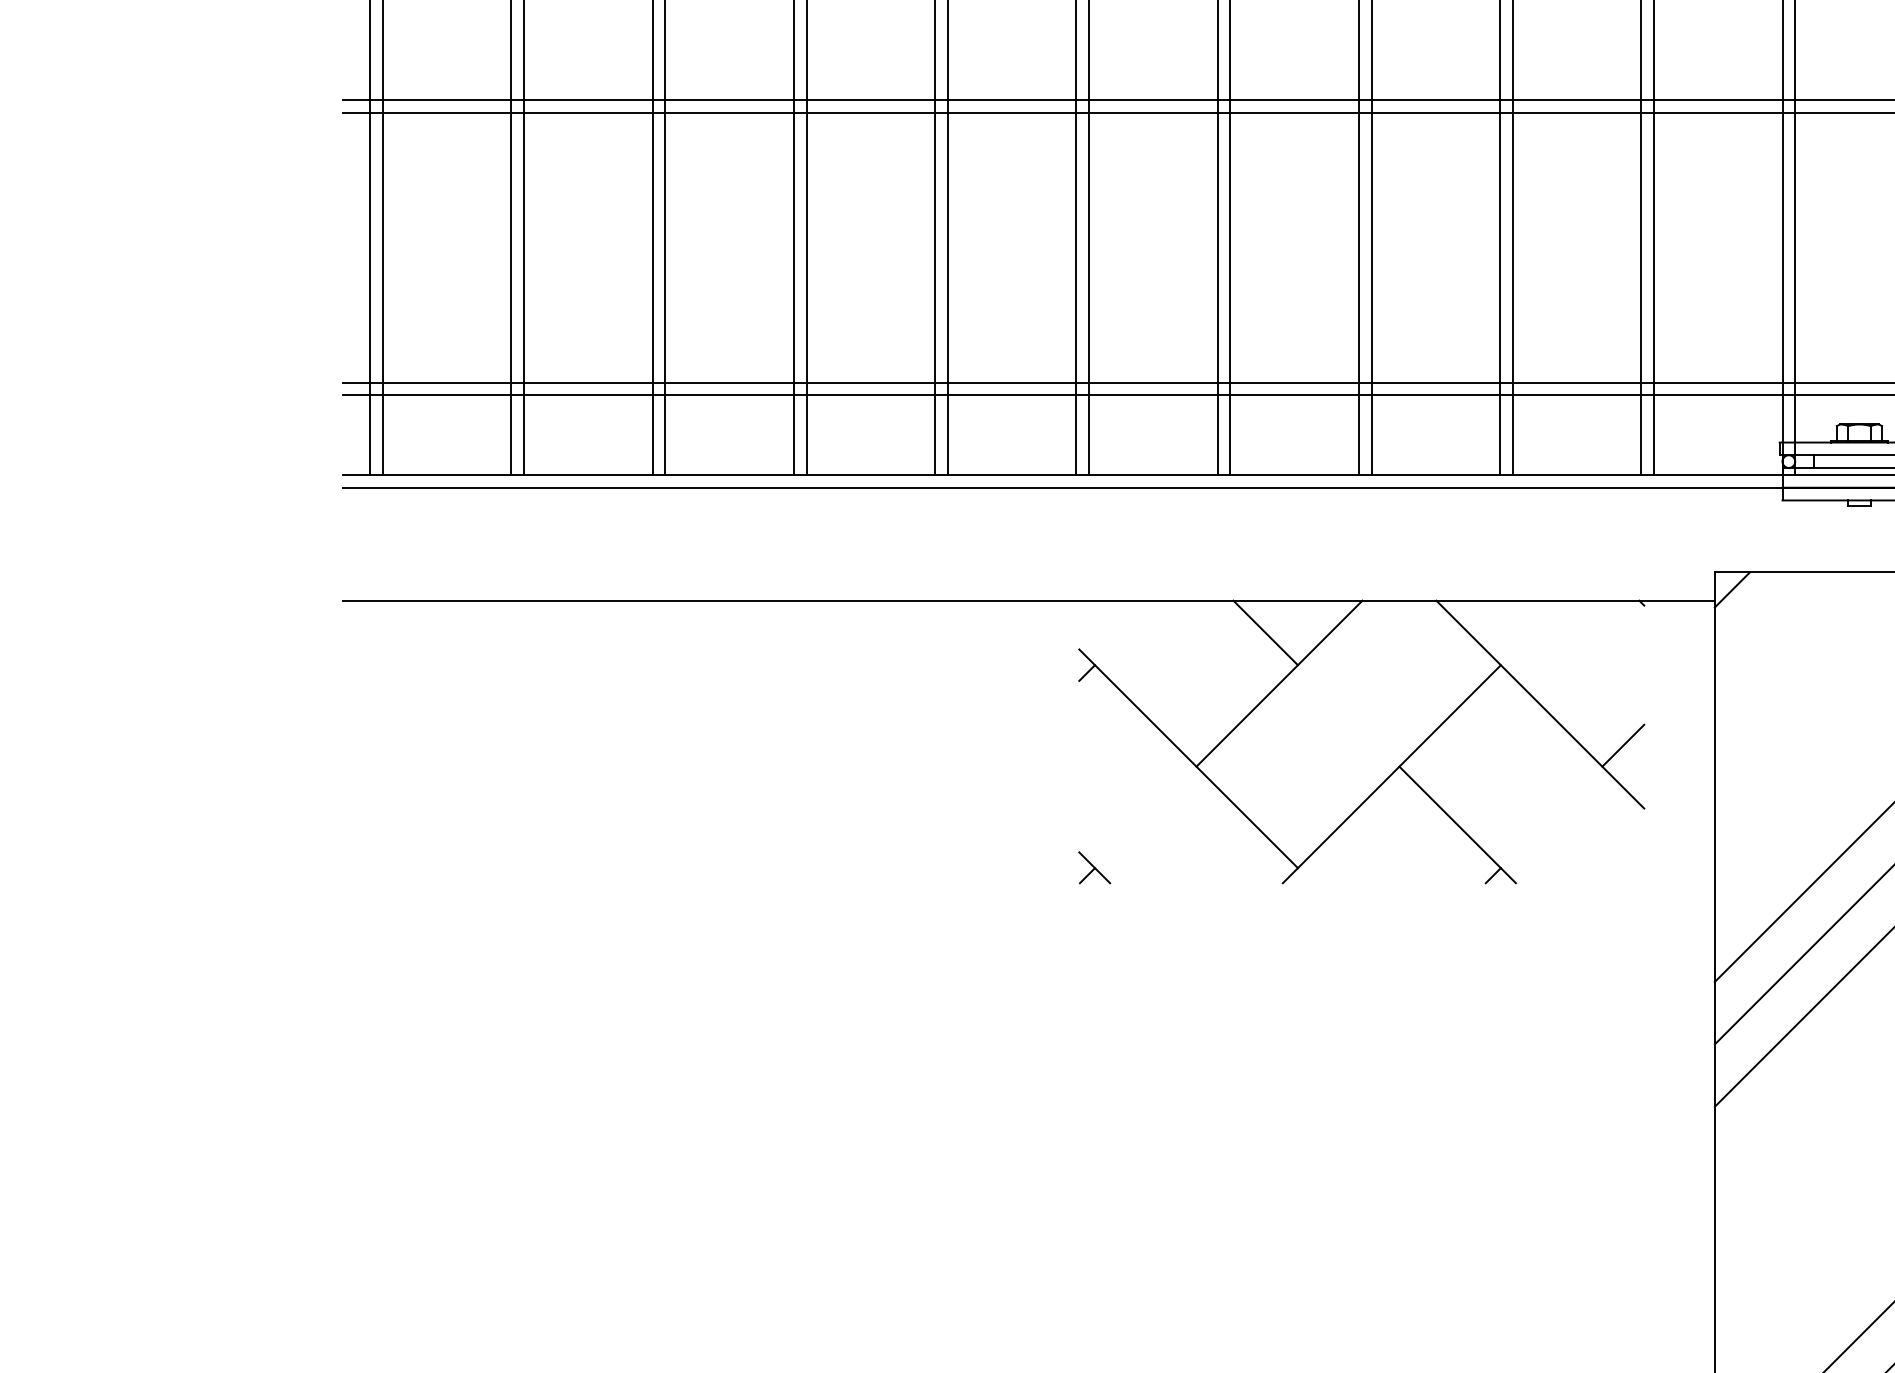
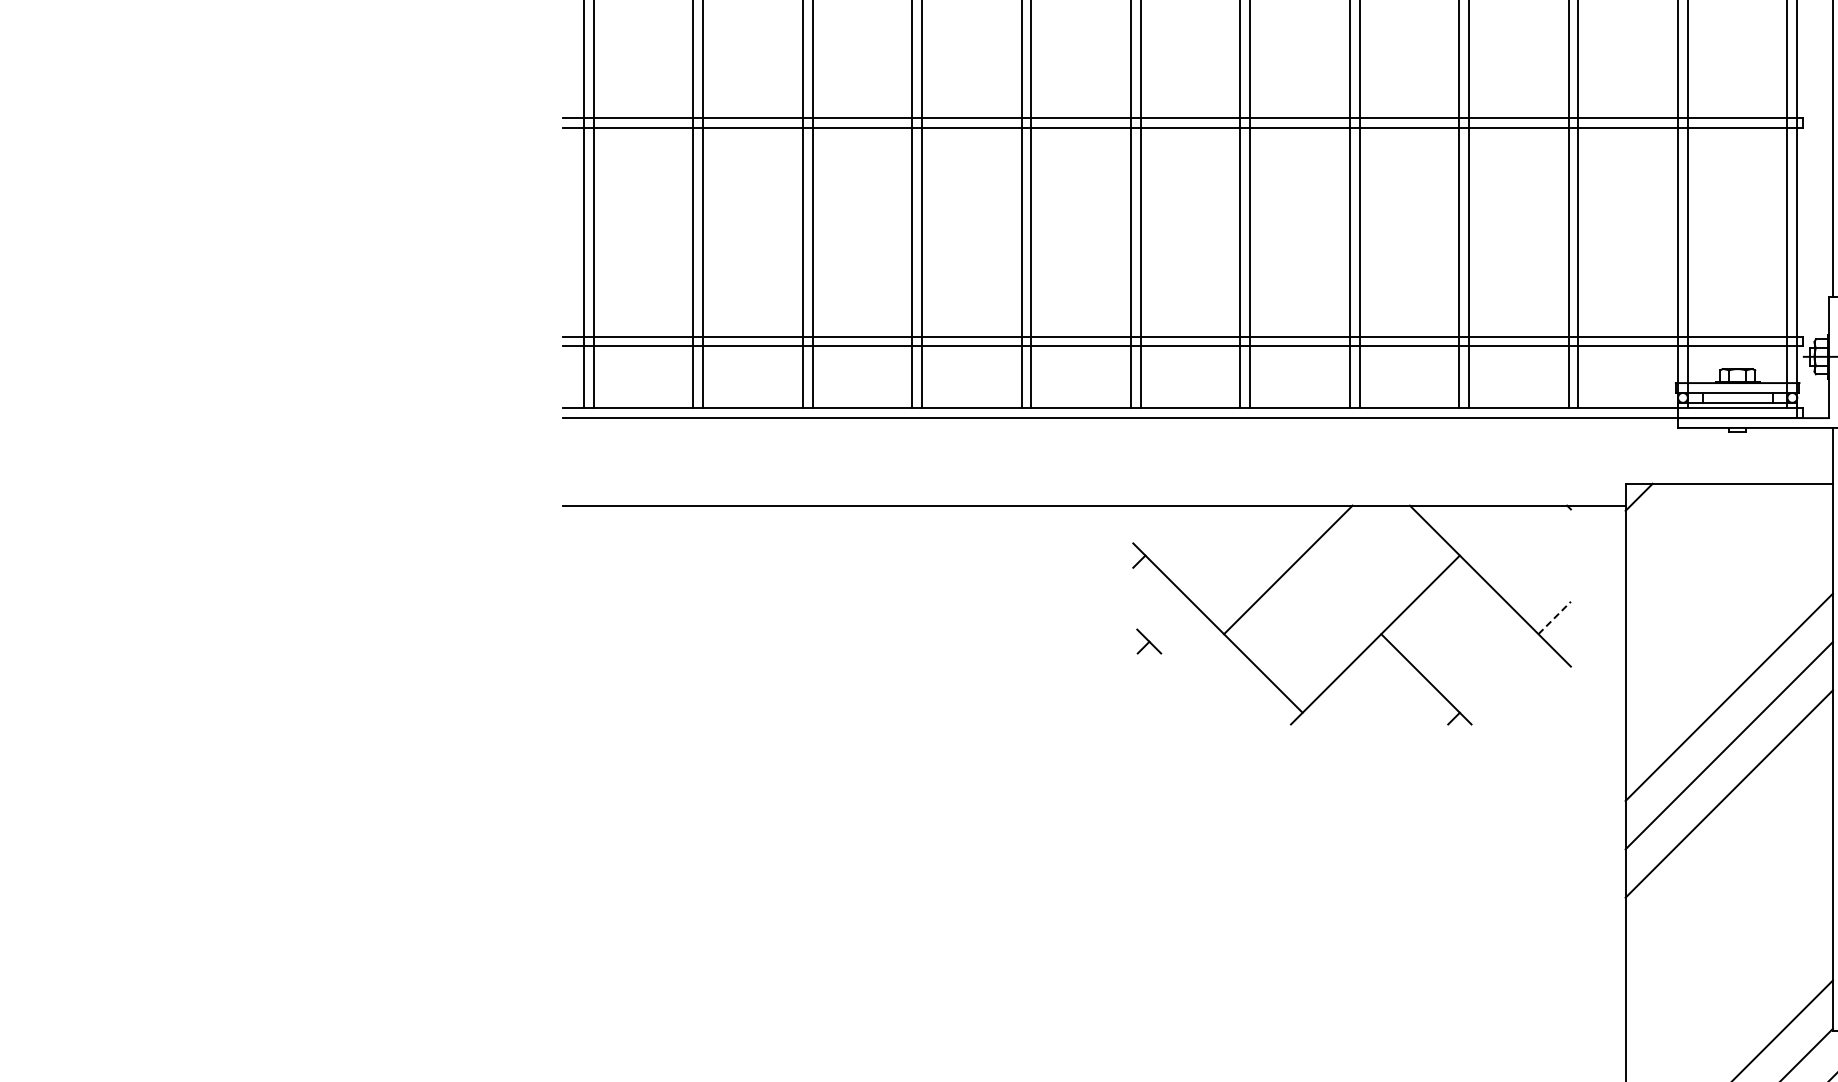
line: (1265, 632) -> (1277, 530), removed
line: (1623, 745) -> (1554, 617), solid -> dashed
part: (1095, 867) -> (1149, 641), moved

